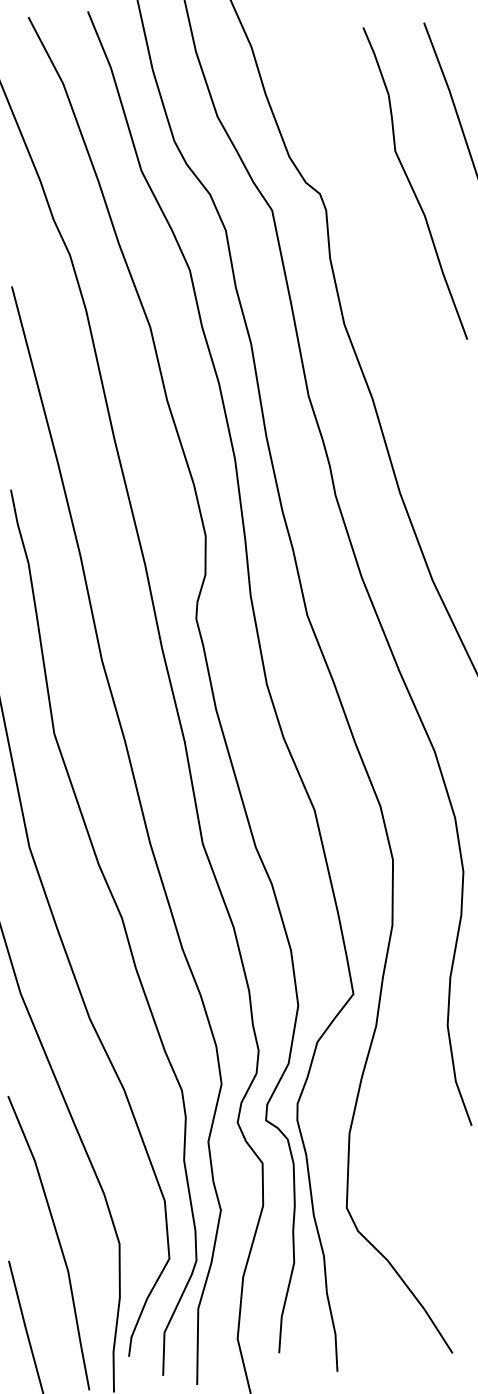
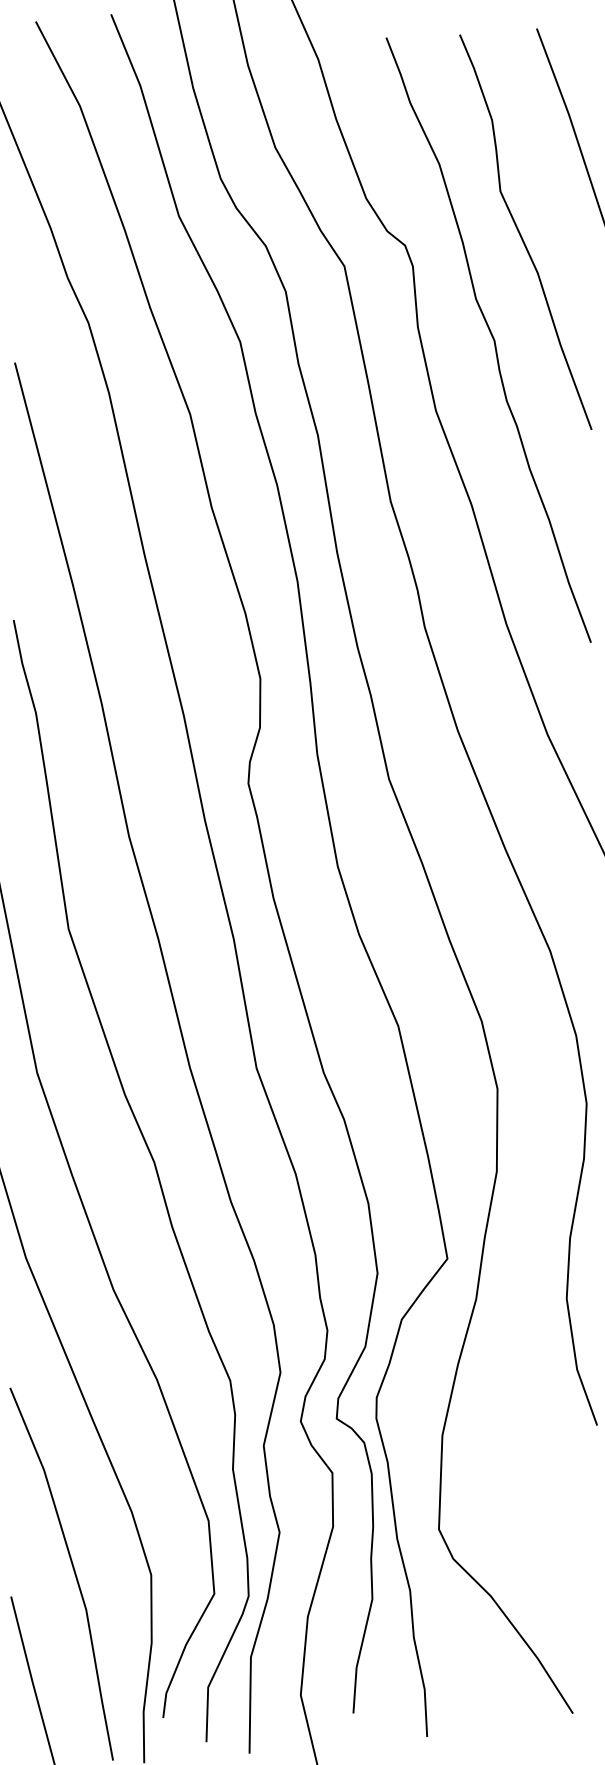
curve: (388, 267) -> (491, 338), added

